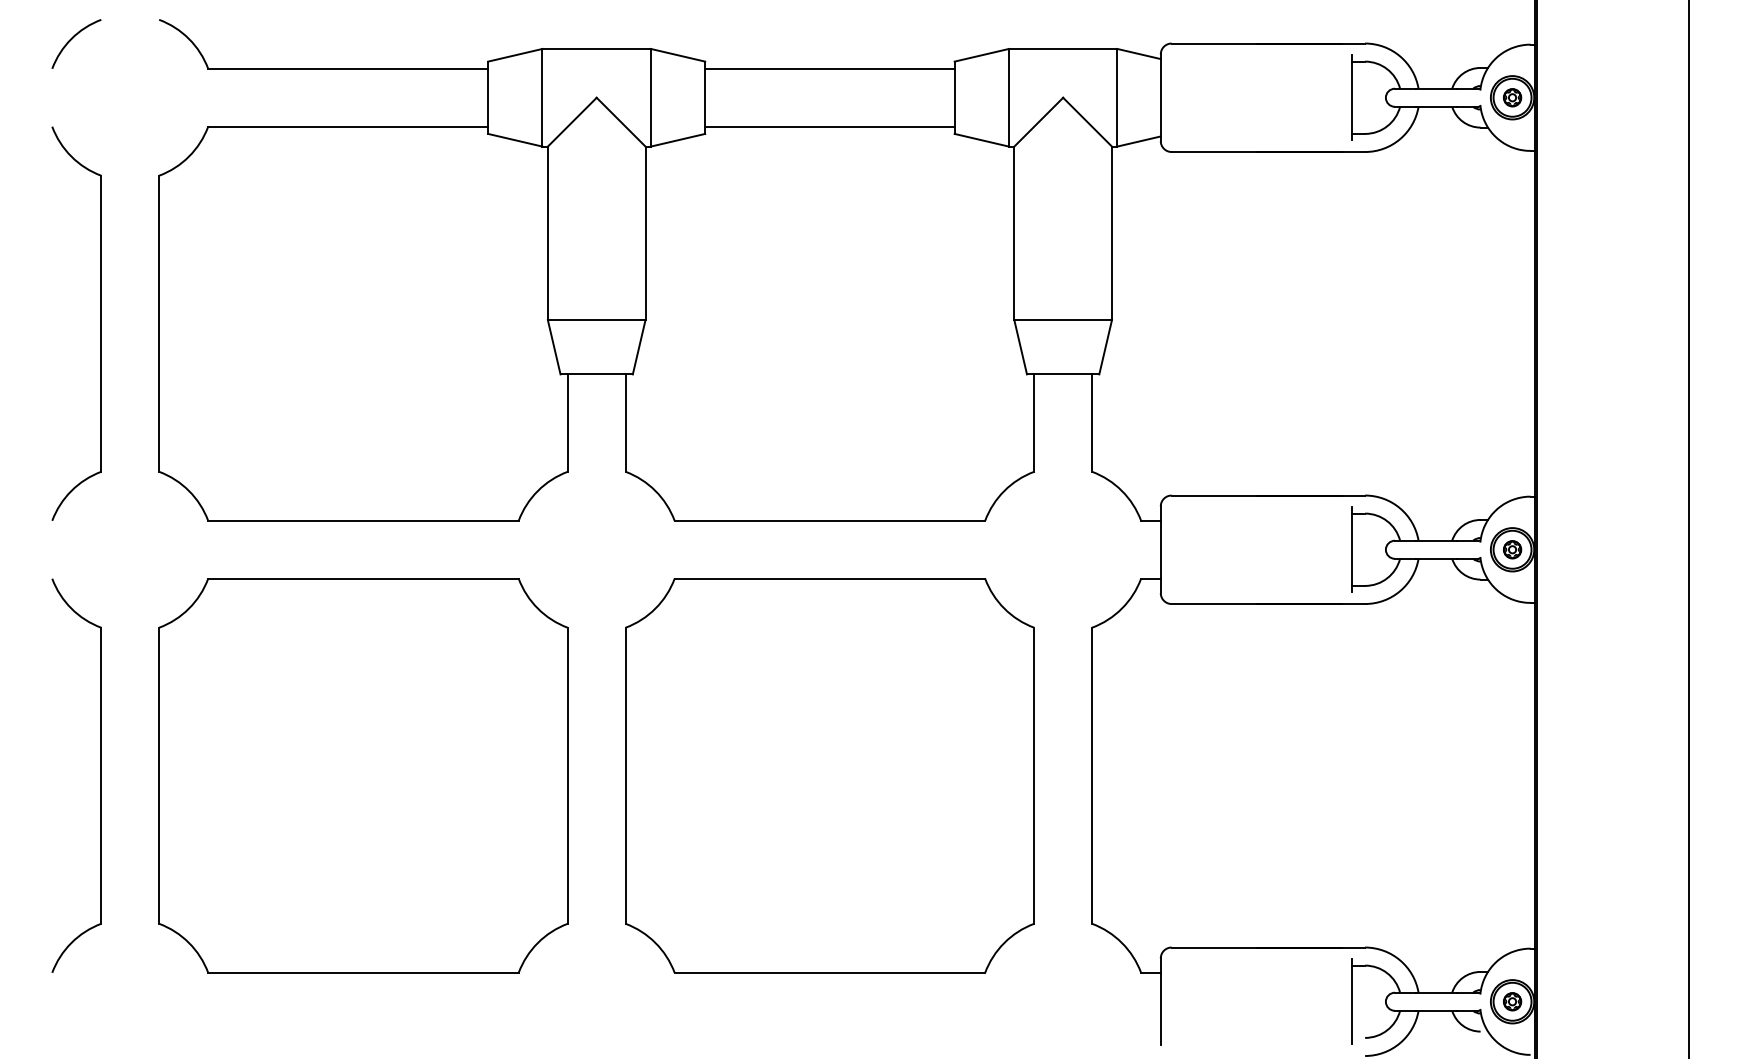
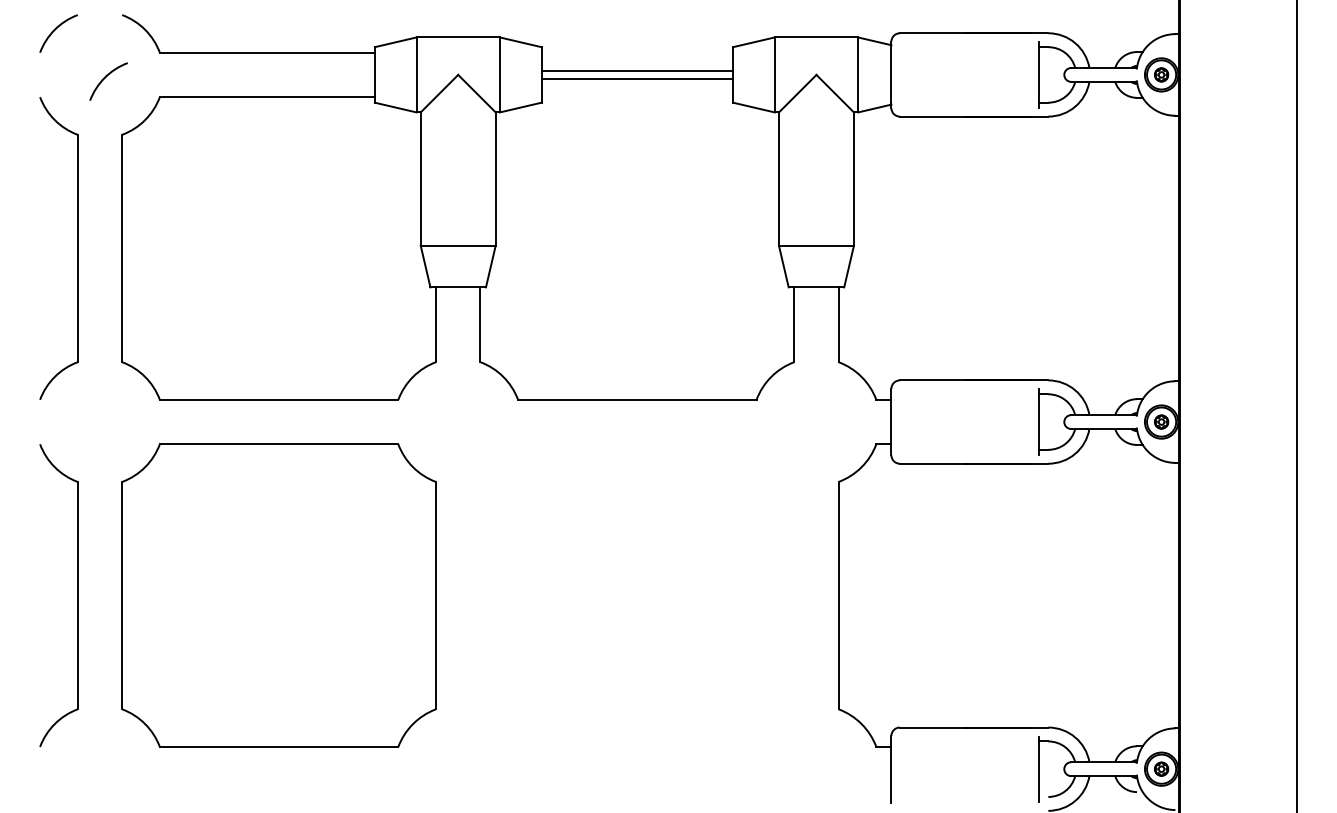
line: (830, 68) -> (637, 78), moved
arc: (137, 102) -> (105, 78), added
line: (830, 127) -> (637, 71), moved
part: (828, 775) -> (636, 595), removed

